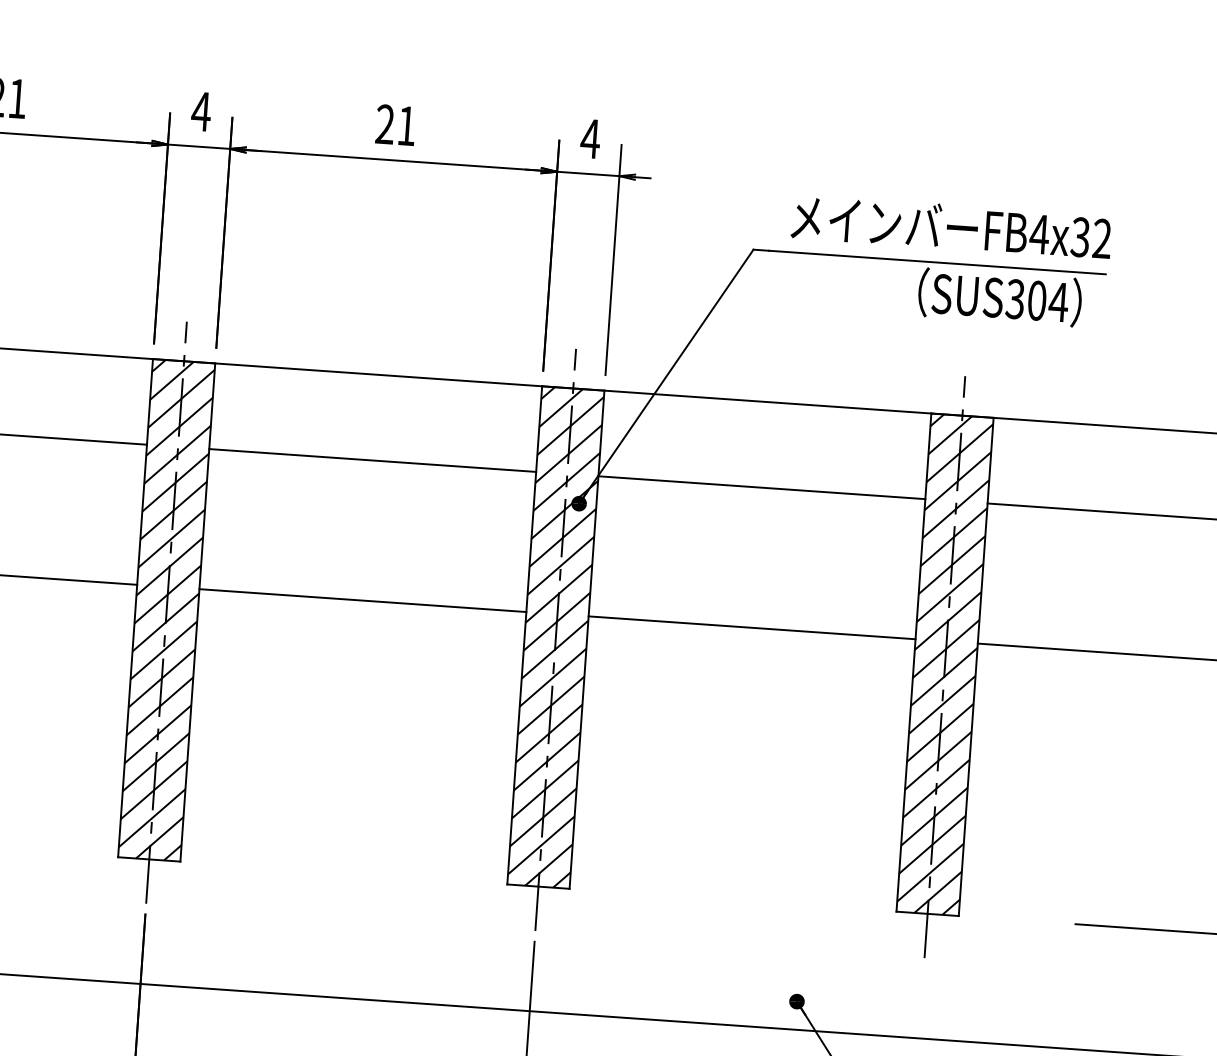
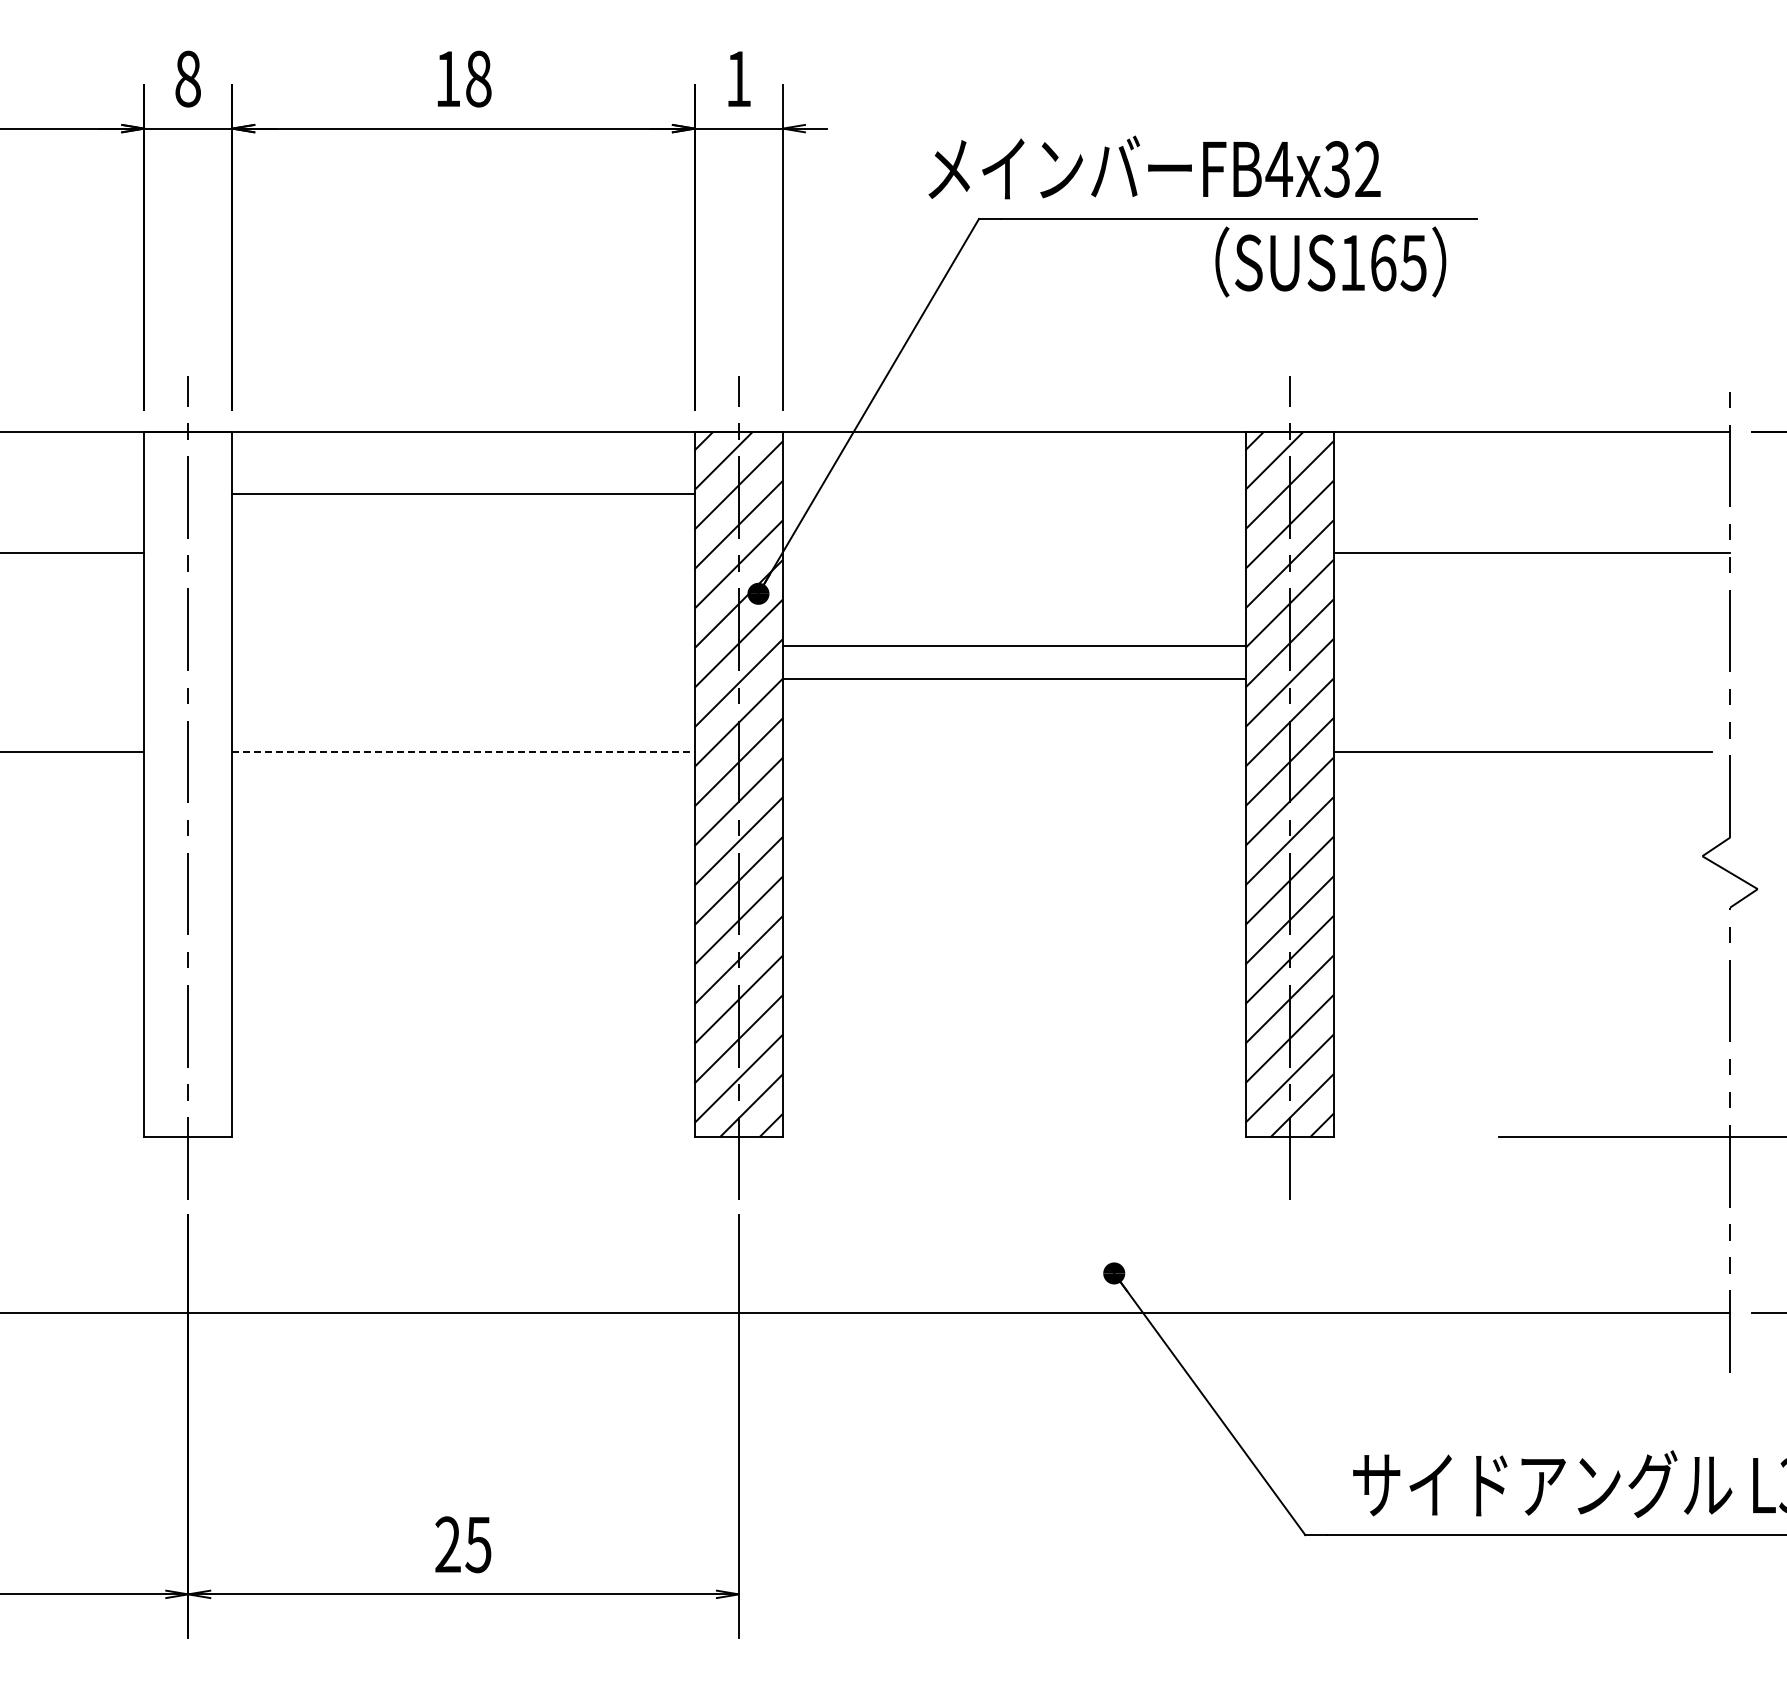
text: (201, 111) -> (187, 78), 4 -> 8
text: (396, 124) -> (463, 78), 21 -> 18
text: (590, 138) -> (738, 78), 4 -> 1
text: (951, 226) -> (1154, 167), moved
text: (1037, 300) -> (1383, 262), SUS304 -> SUS165
line: (372, 460) -> (463, 494), moved
line: (761, 487) -> (1013, 646), moved
line: (363, 600) -> (464, 751), solid -> dashed
hatch: (166, 610) -> (188, 784), removed
line: (751, 627) -> (1013, 678), moved

